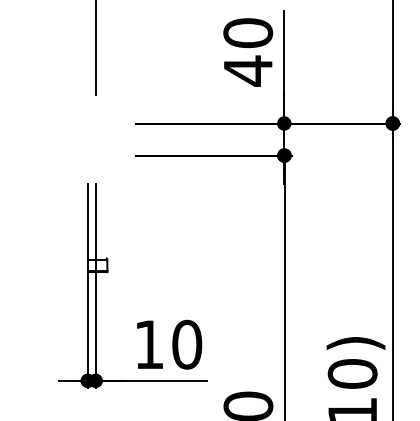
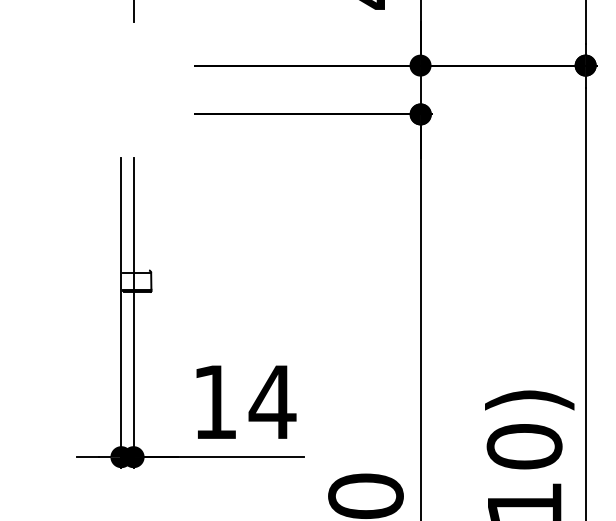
text: (186, 344) -> (271, 401), 10 -> 14

